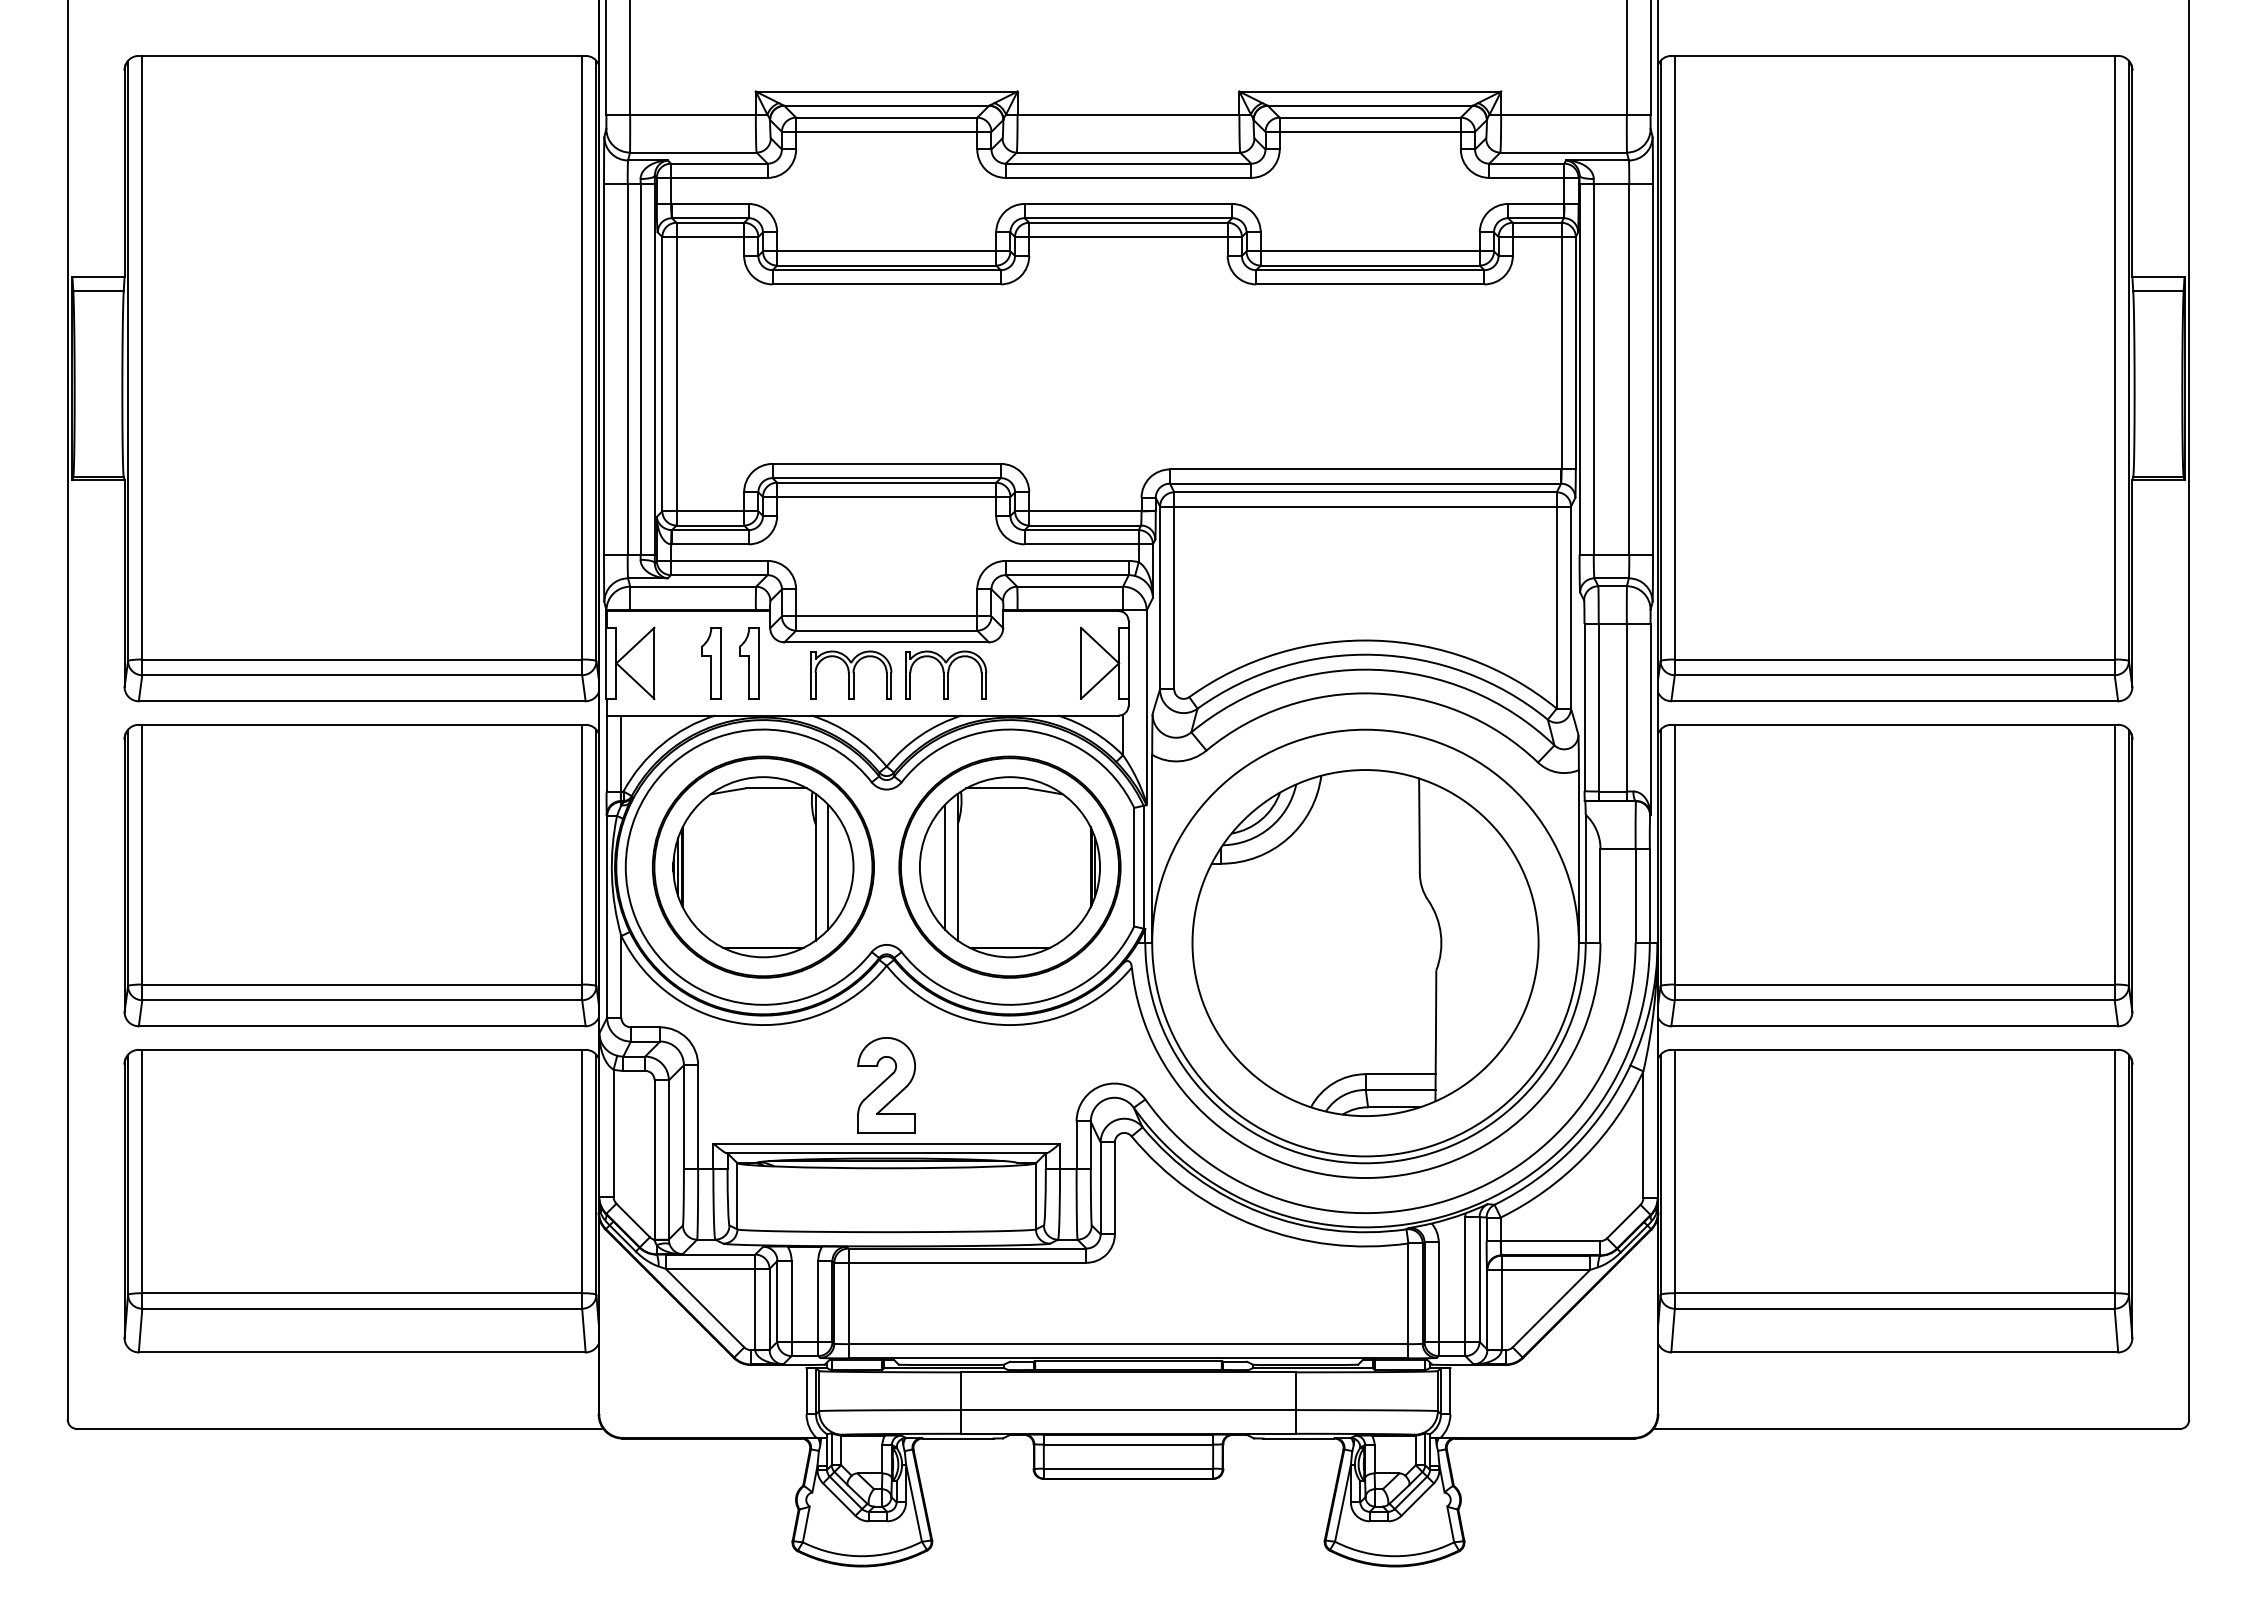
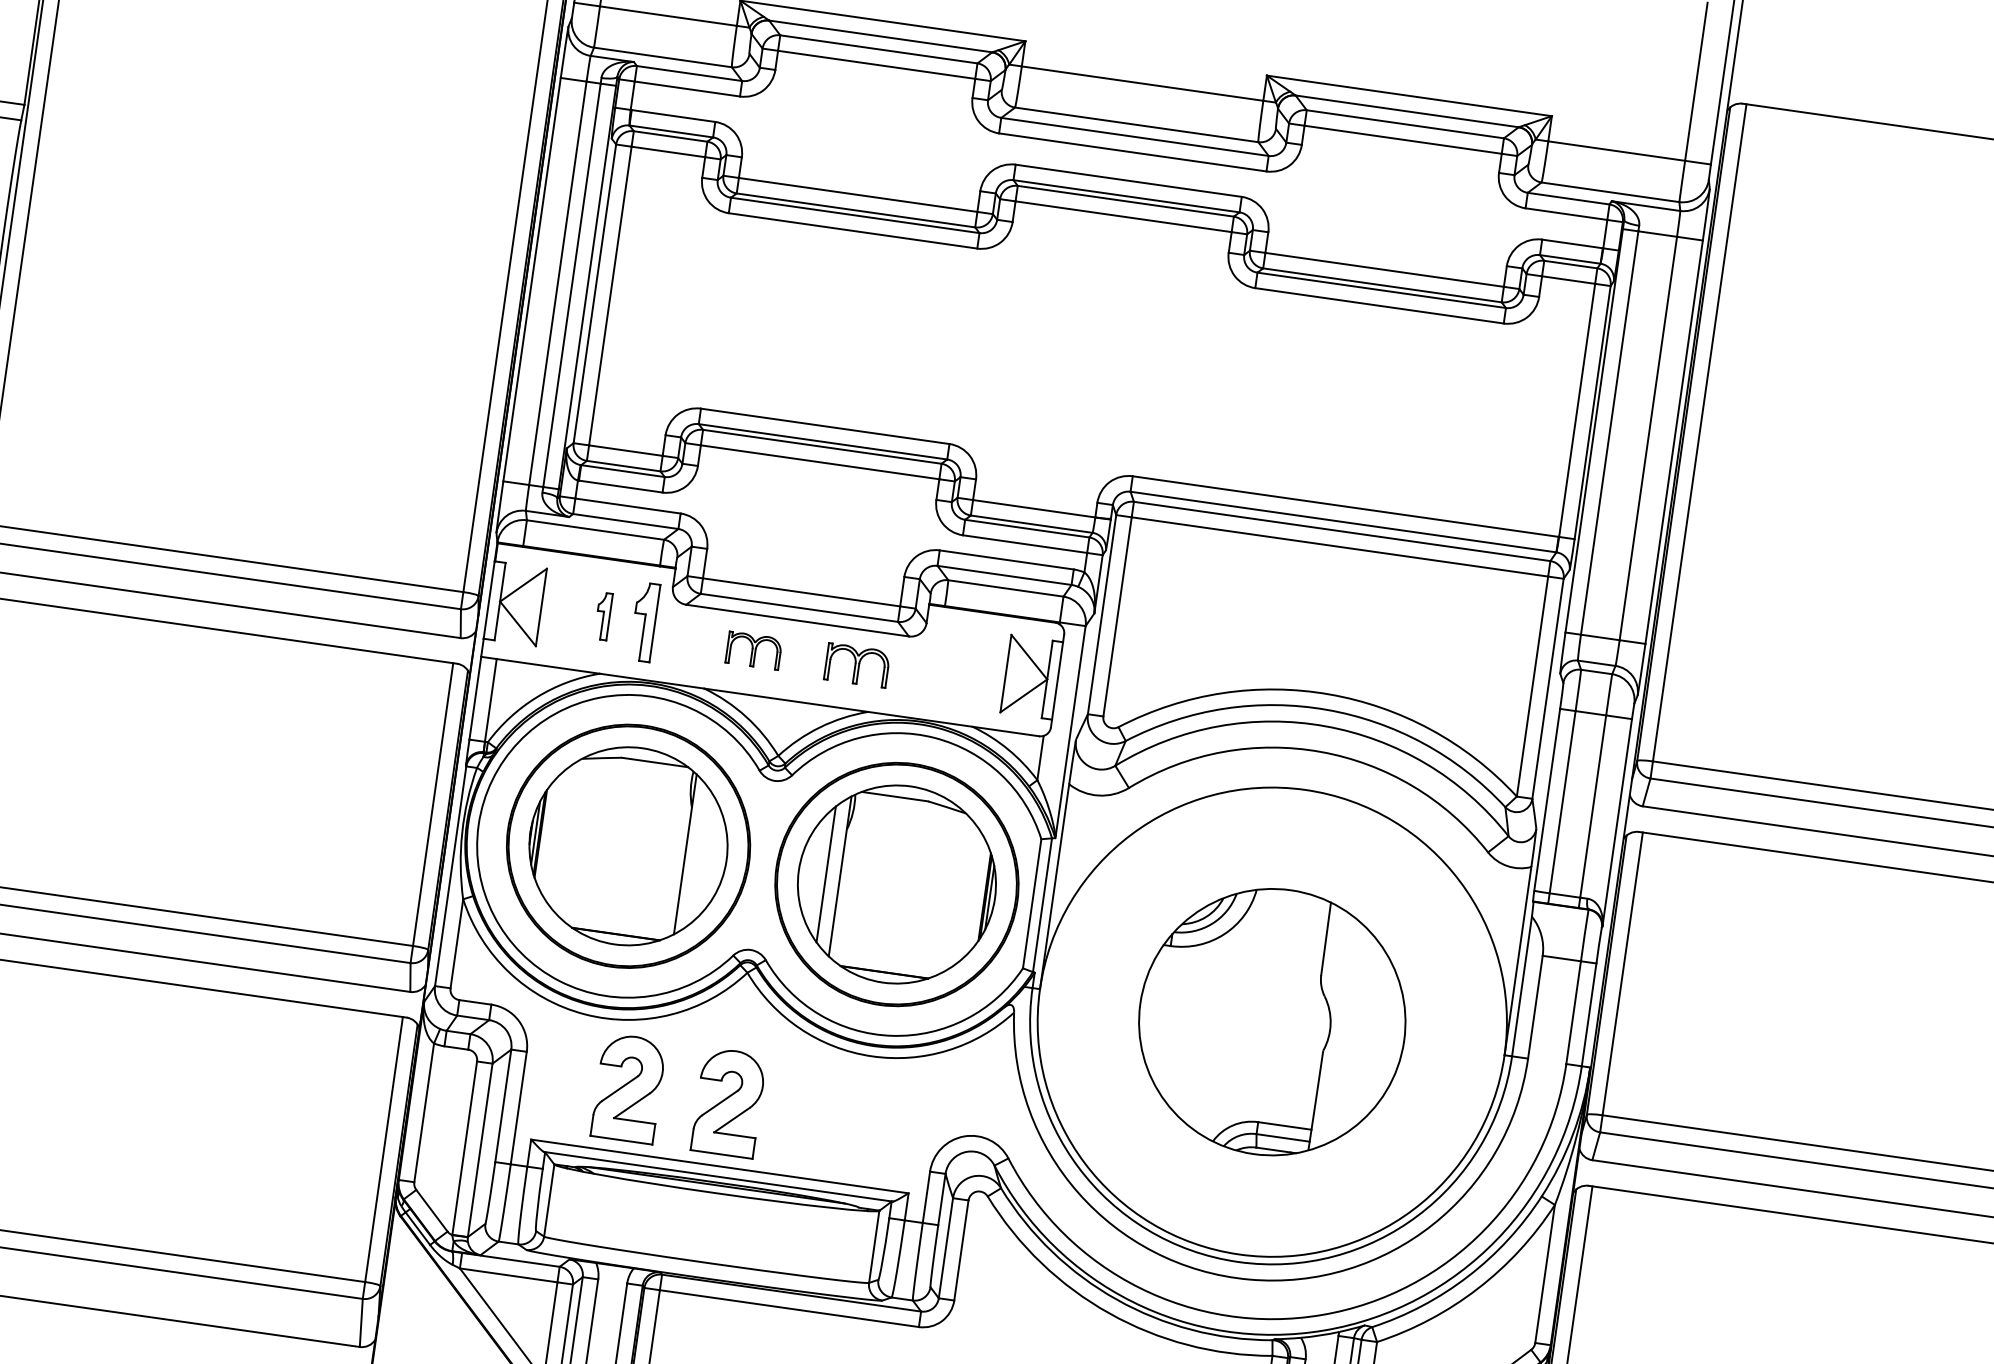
part: (711, 663) -> (603, 616), size x0.6
part: (851, 674) -> (754, 650), size x0.6
part: (946, 674) -> (857, 664), size x0.7
line: (828, 866) -> (699, 855), removed
part: (1365, 942) -> (1272, 1021), size x0.7
part: (794, 1085) -> (628, 1088), added

